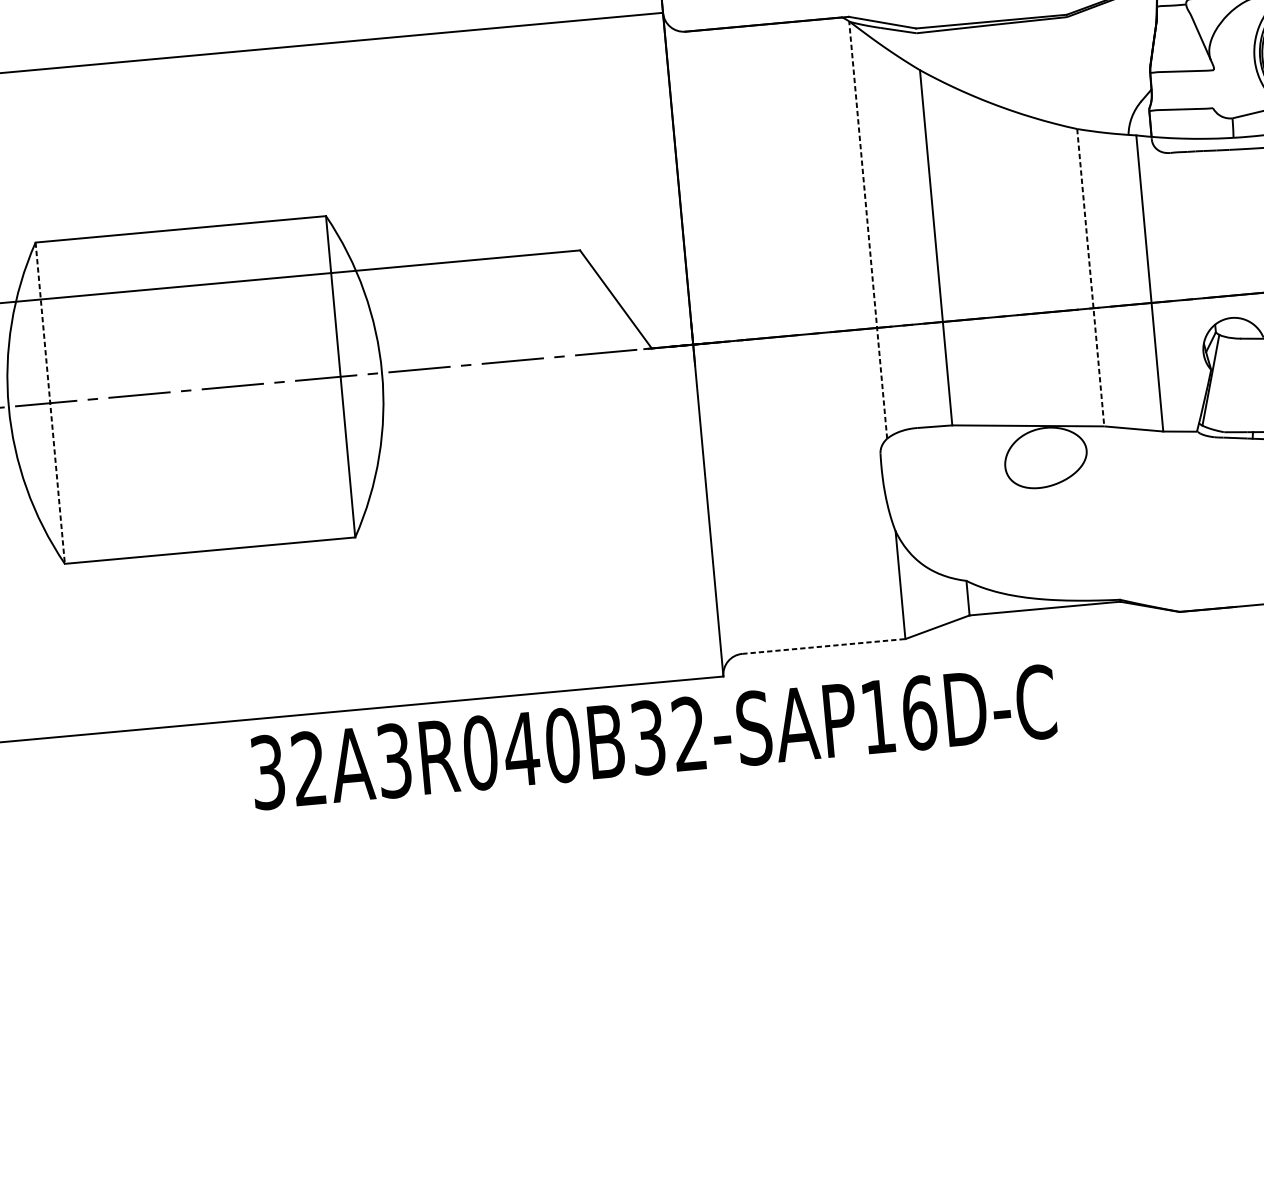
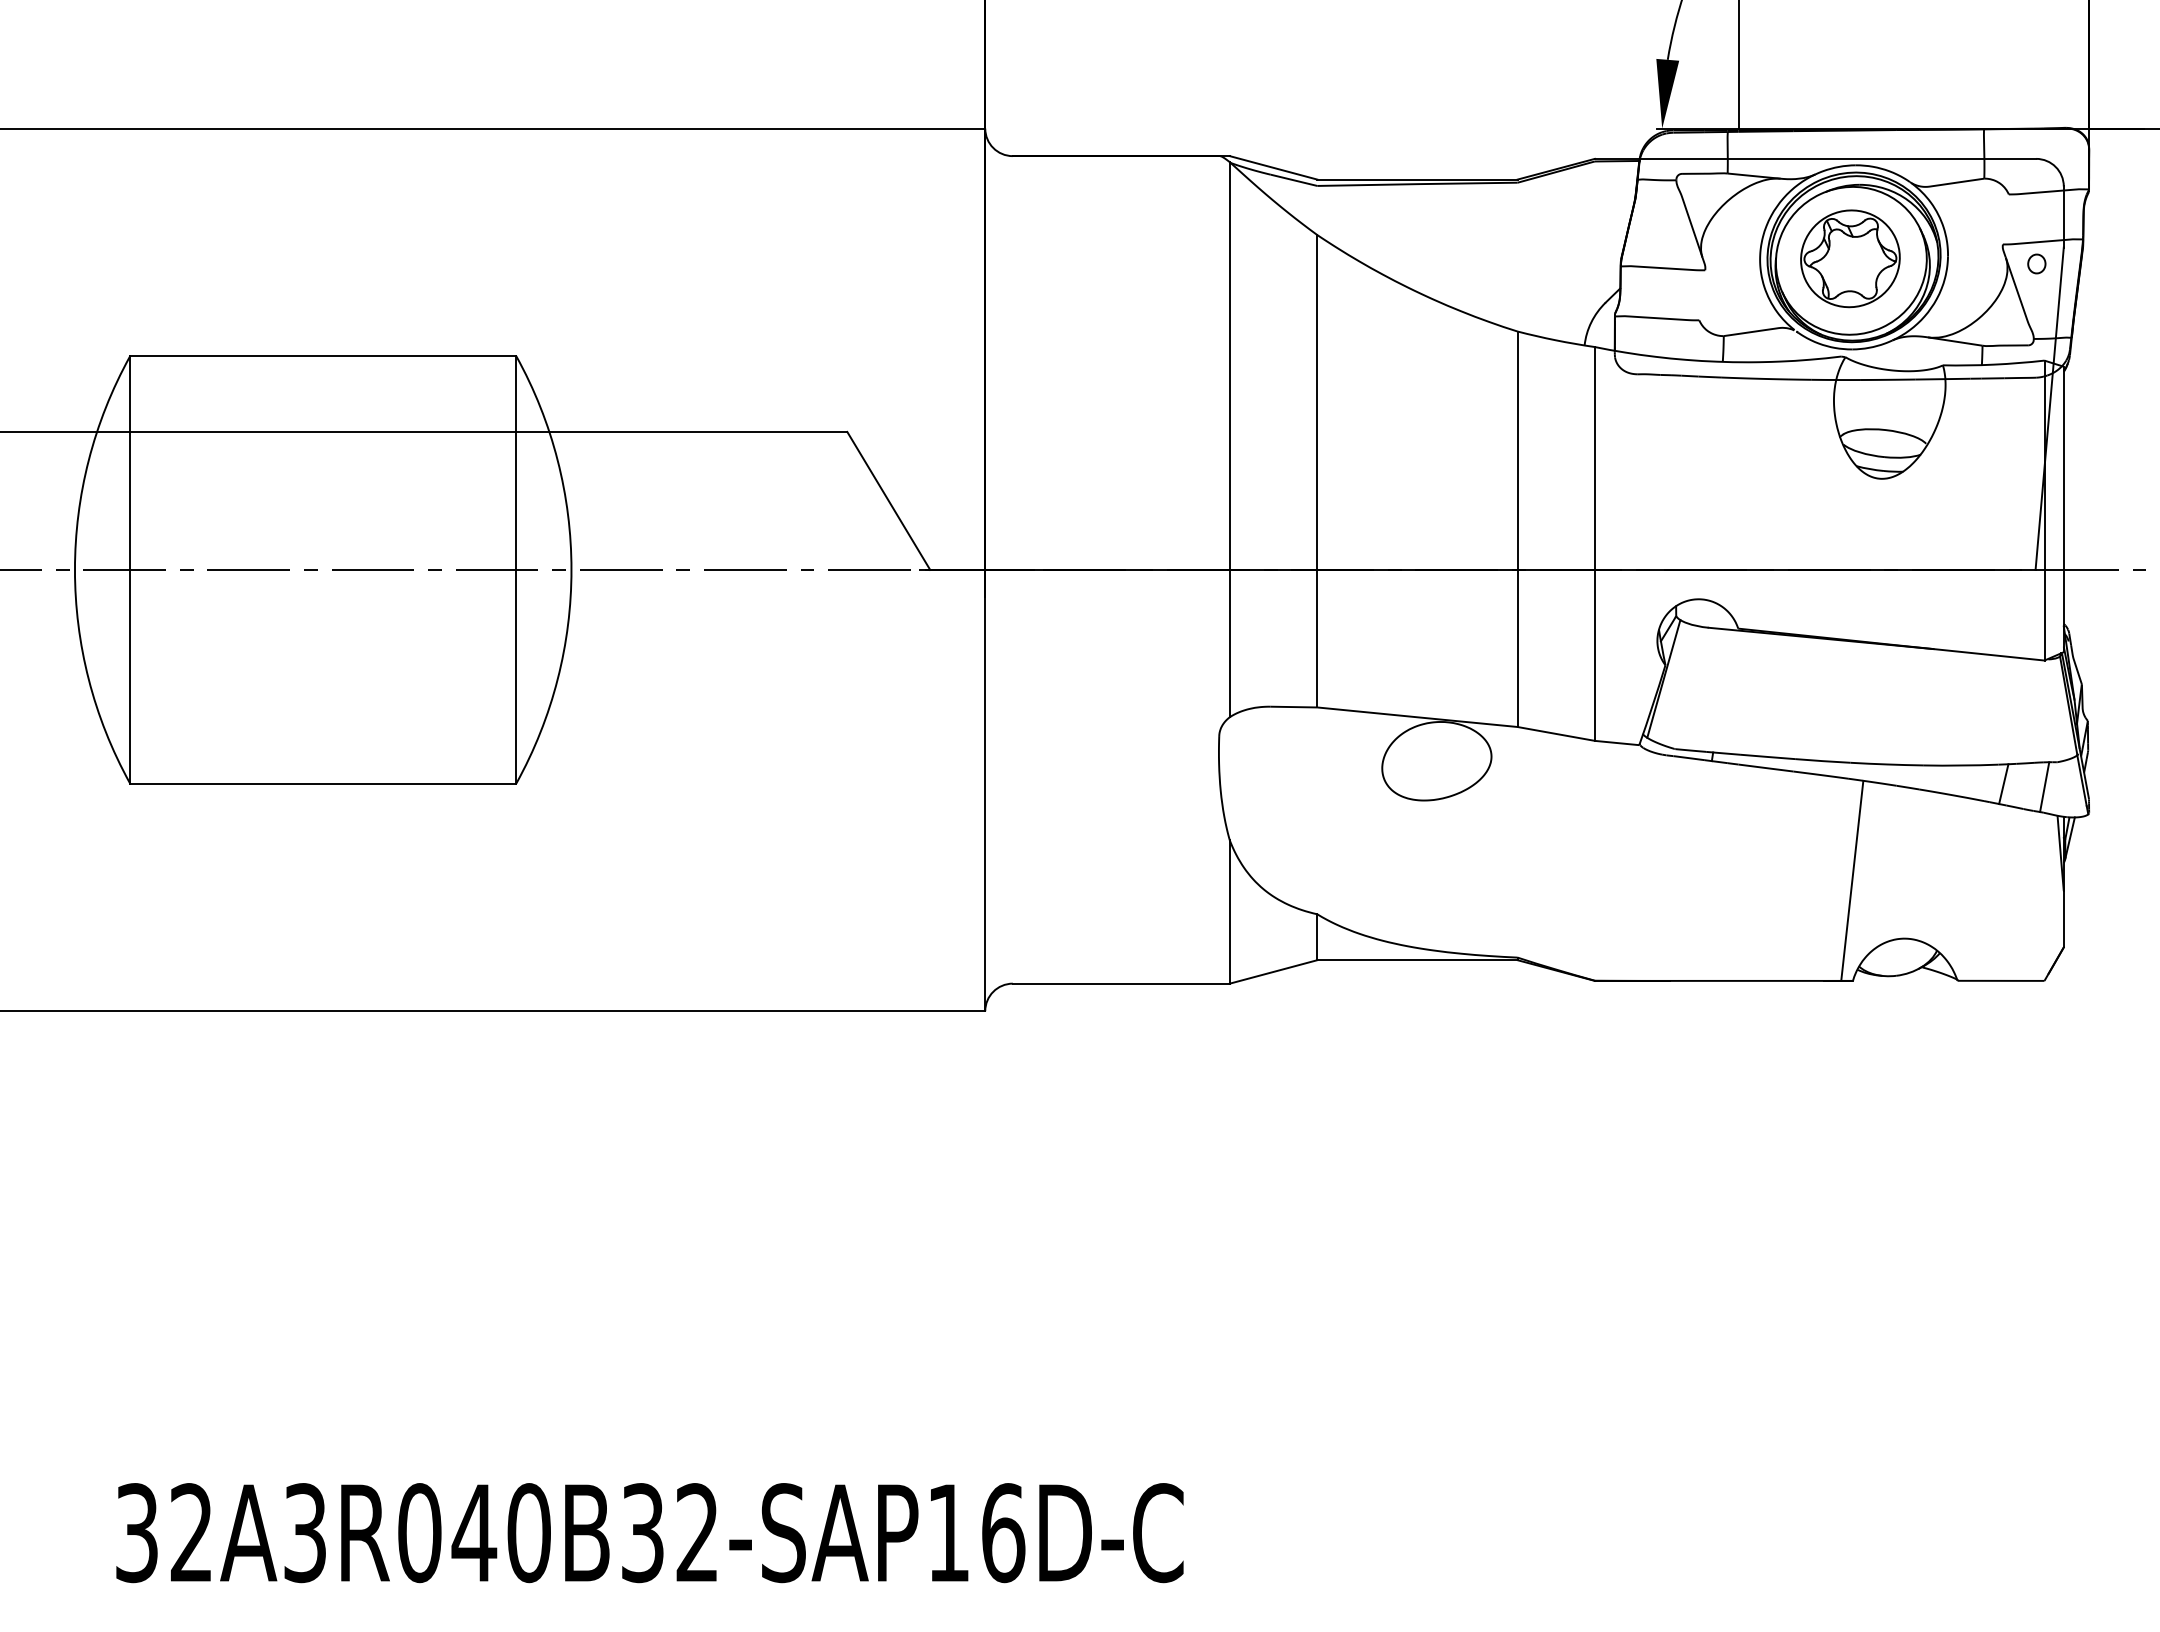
line: (867, 229) -> (1229, 439), dashed -> solid
line: (1090, 277) -> (1517, 529), dashed -> solid
line: (50, 402) -> (130, 569), dashed -> solid
line: (823, 646) -> (1121, 983), dashed -> solid
text: (653, 737) -> (649, 1533), moved

